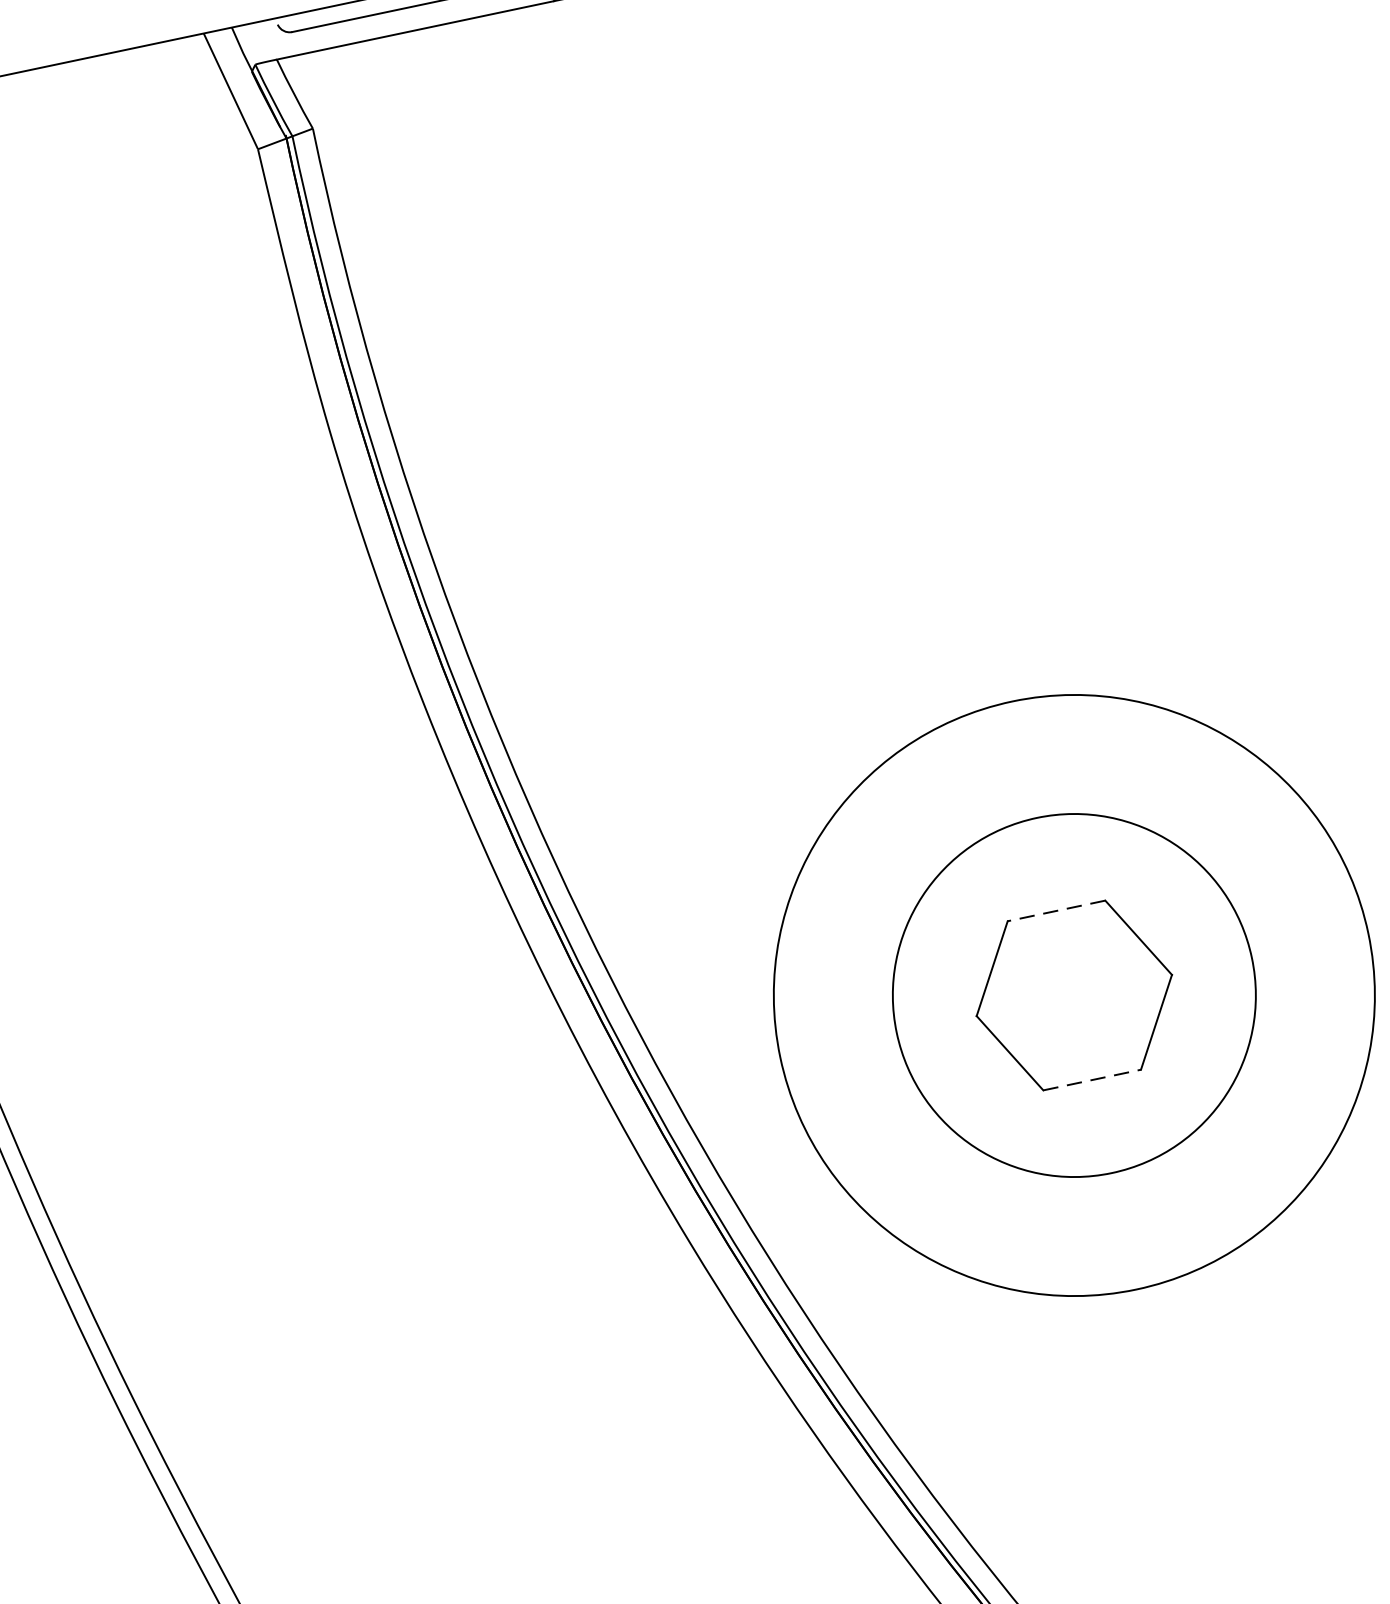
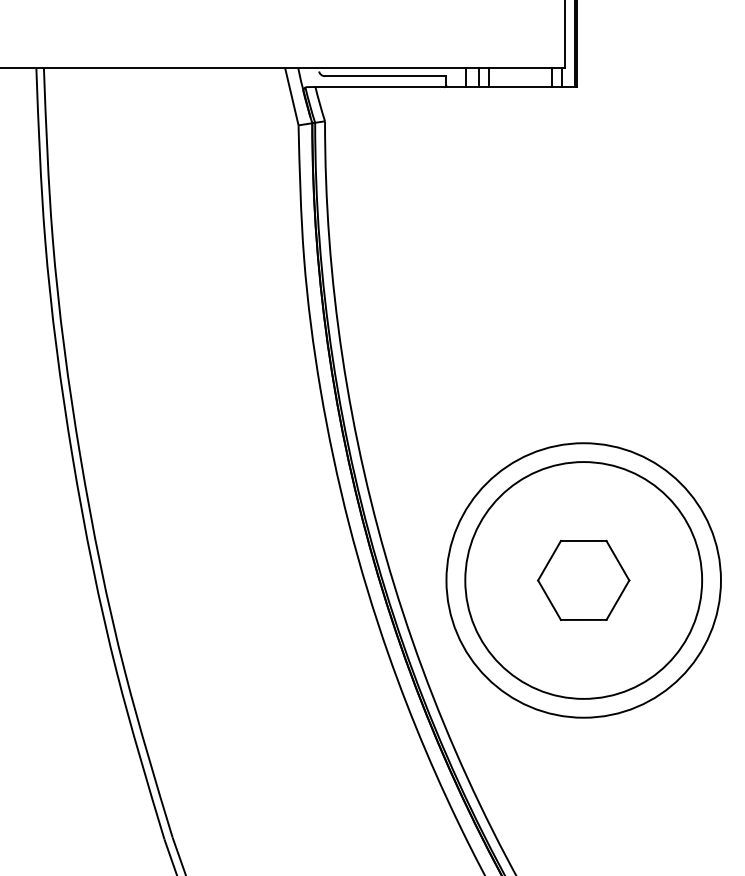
line: (1056, 912) -> (583, 541), dashed -> solid
circle: (1073, 995) -> (583, 580), size x1.43
line: (1091, 1079) -> (583, 619), dashed -> solid

